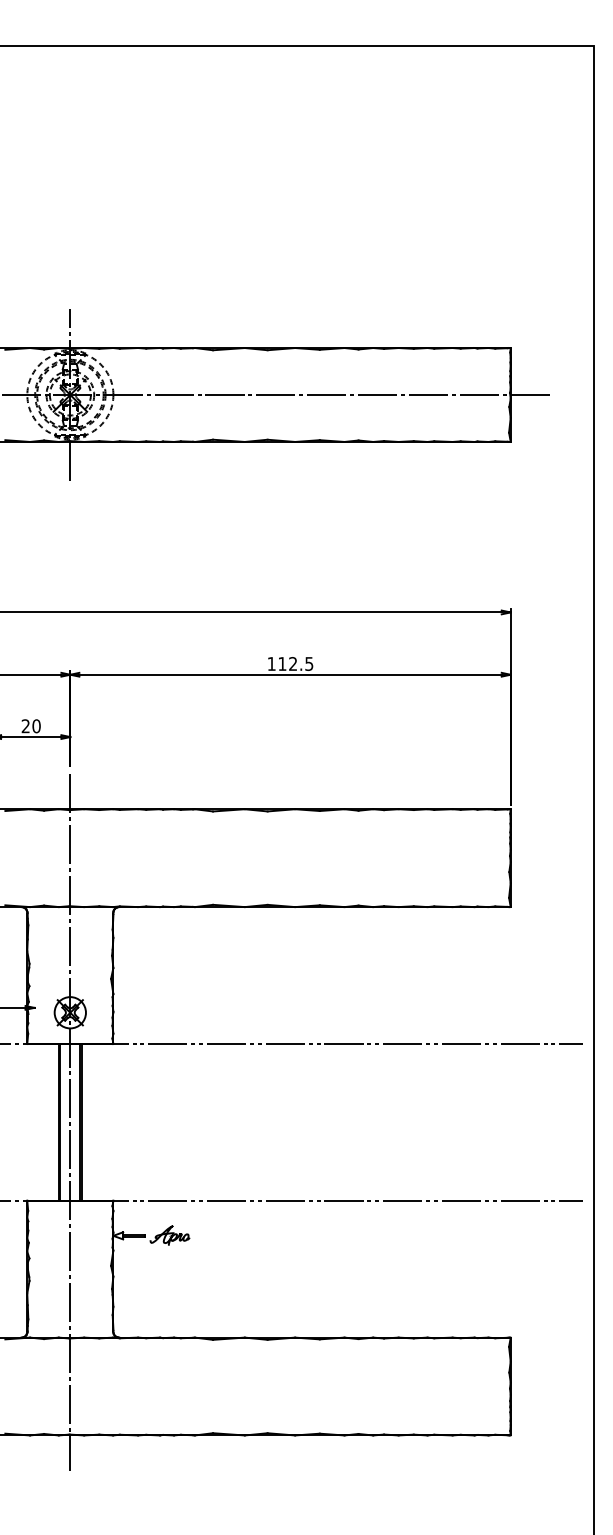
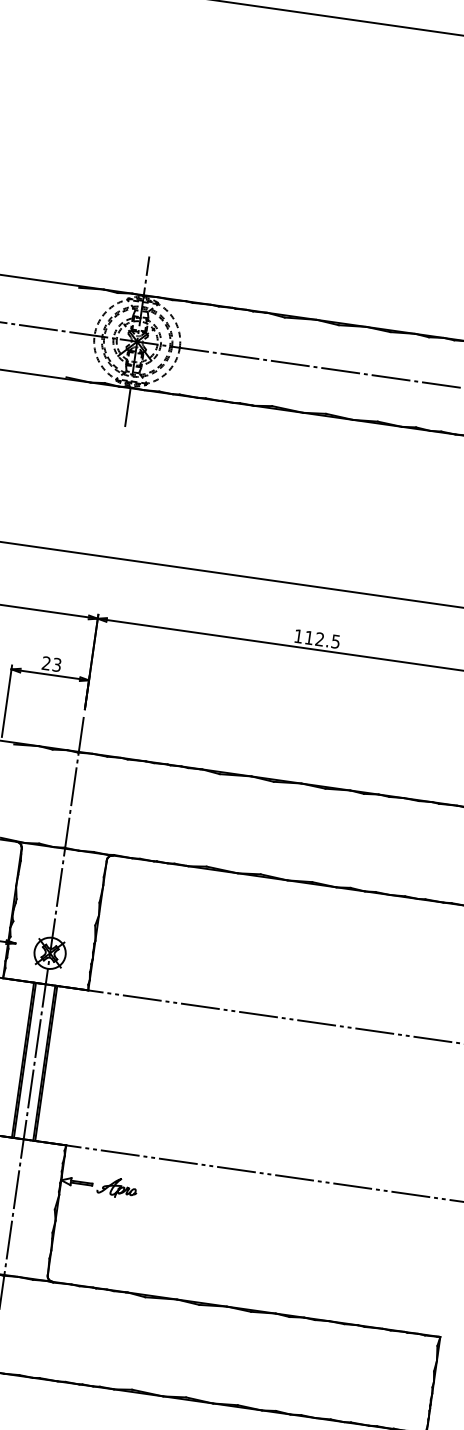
text: (36, 726) -> (56, 665), 20 -> 23

